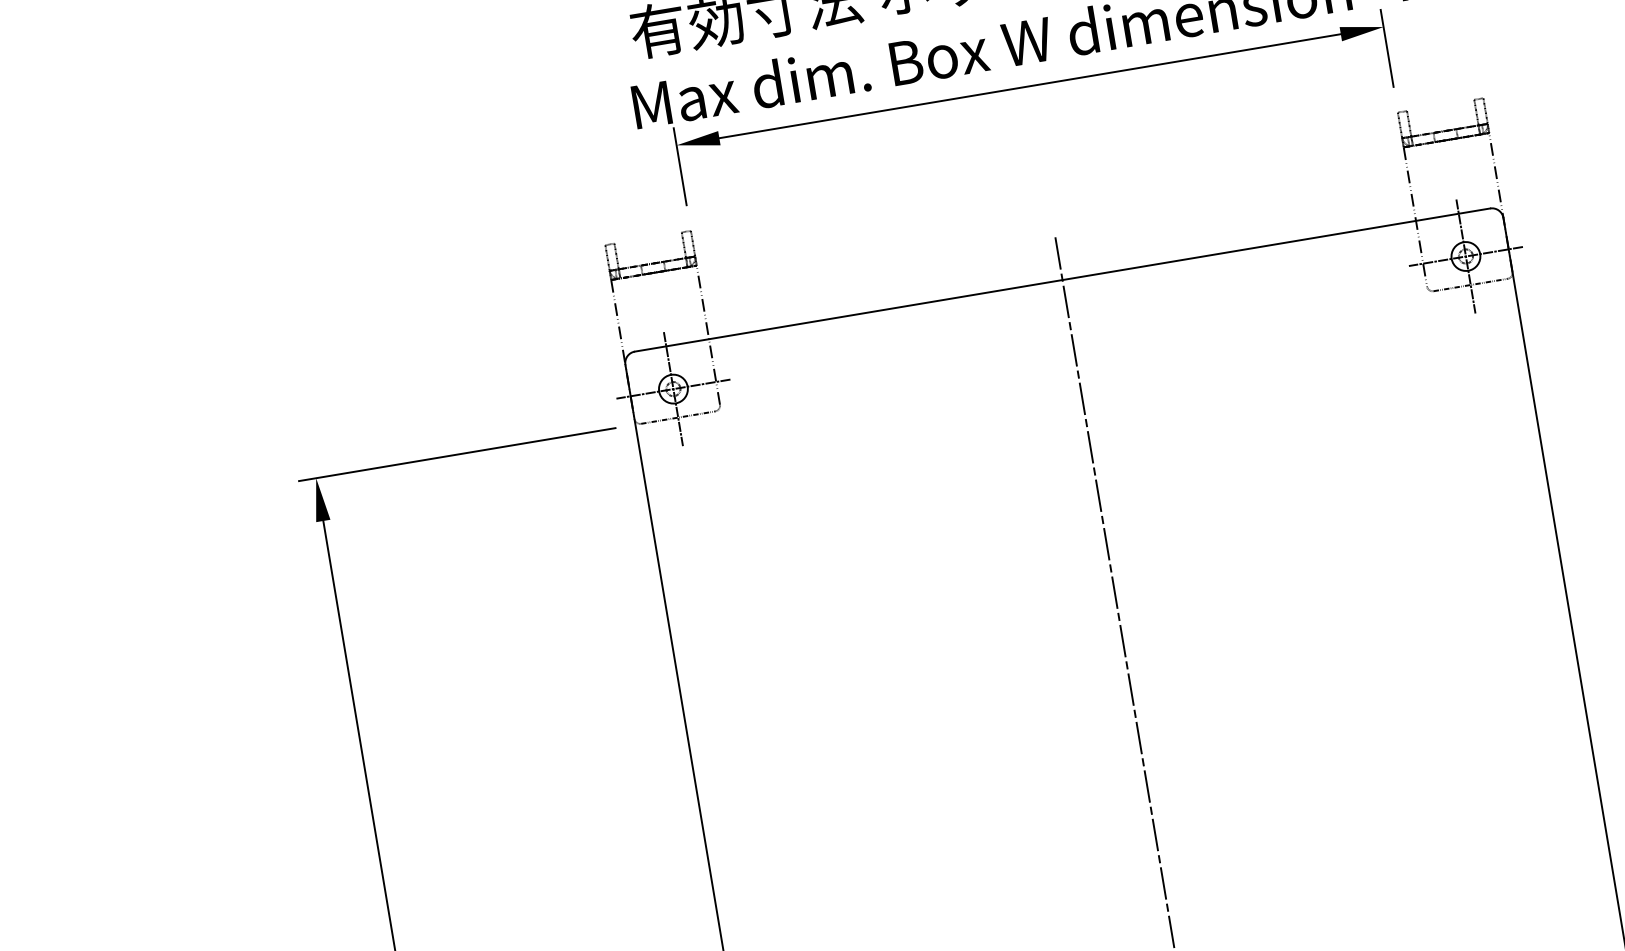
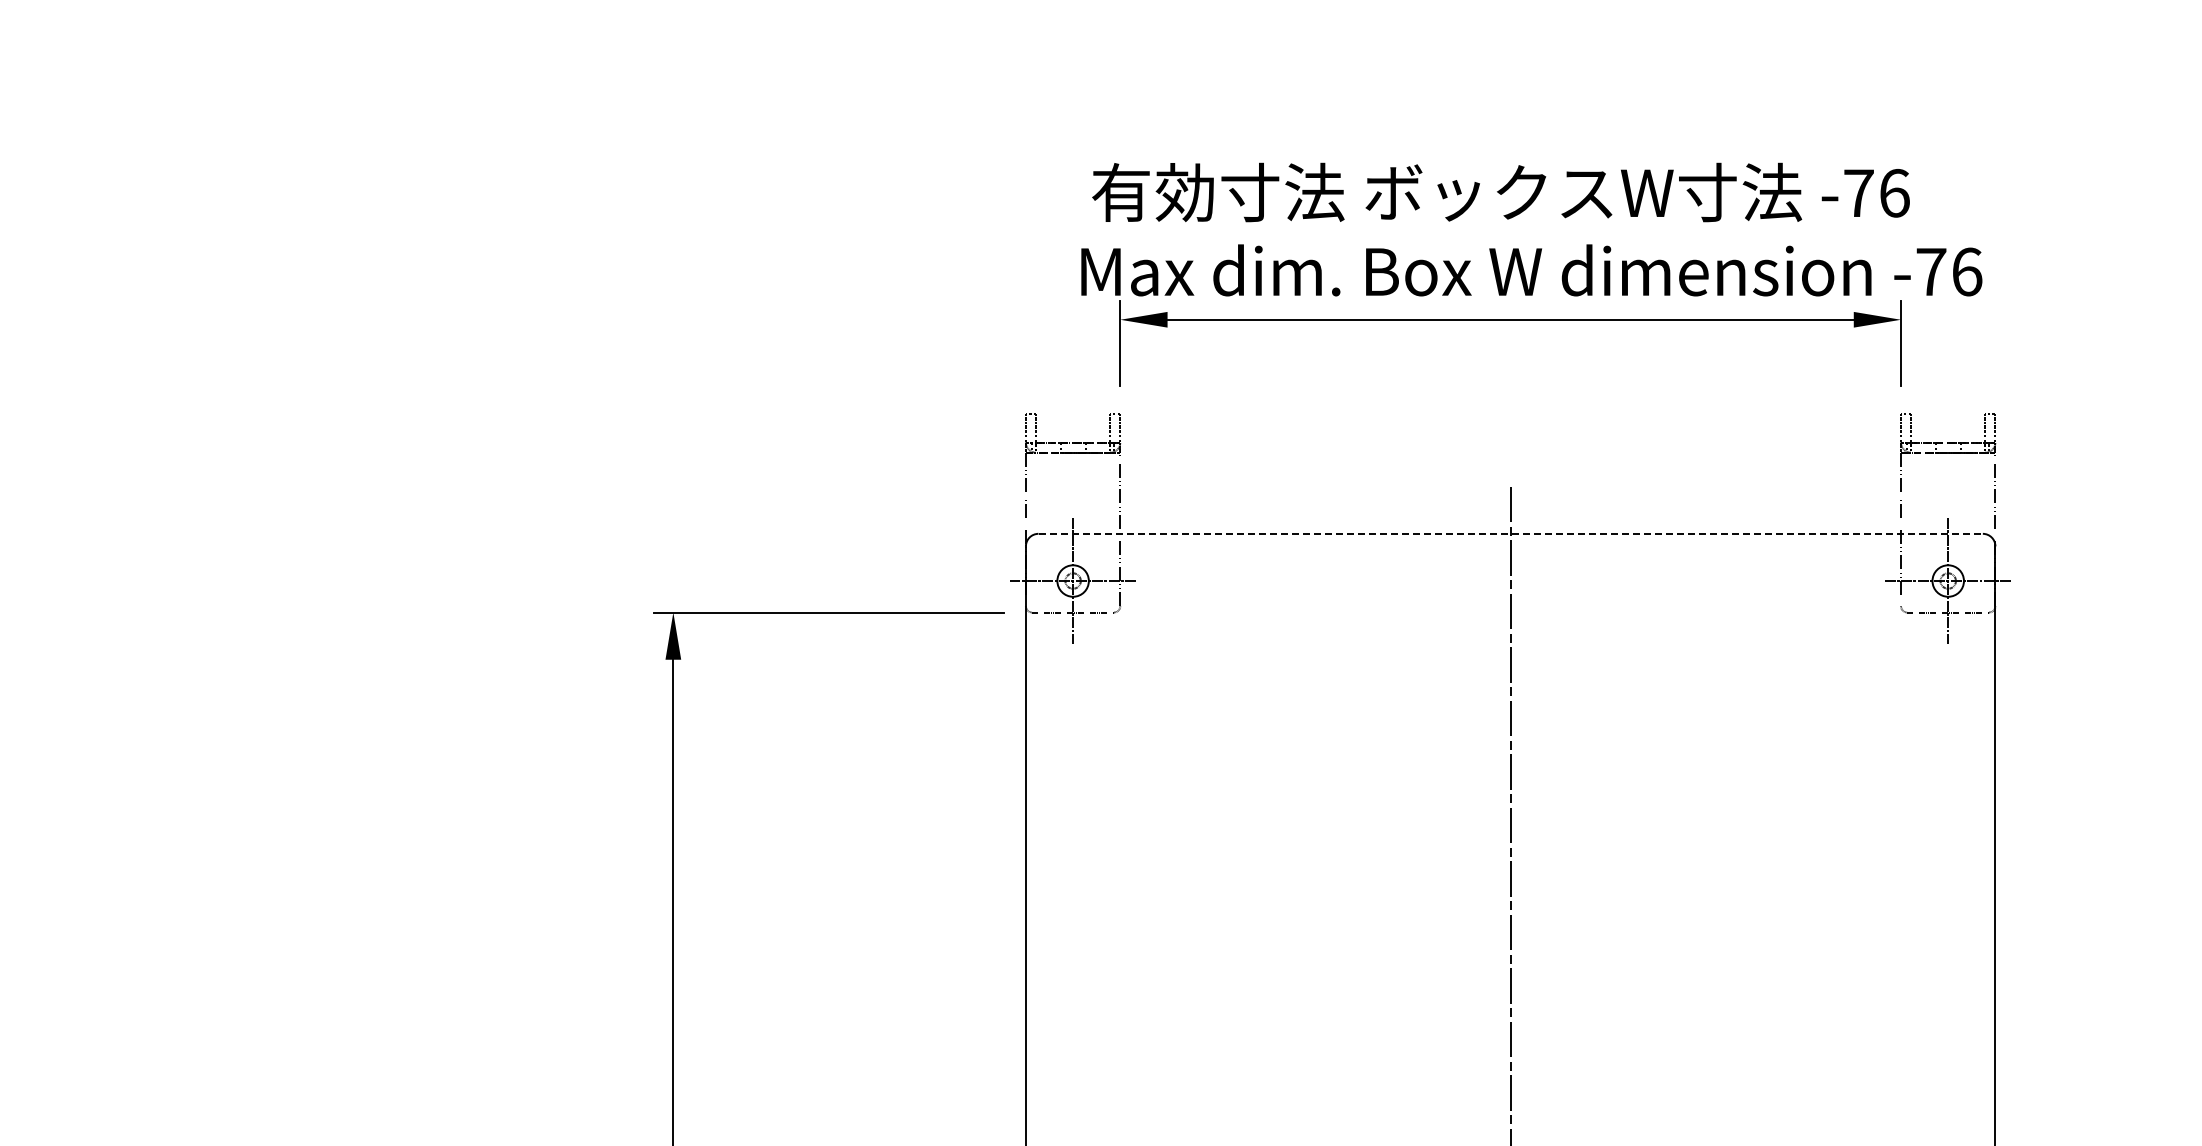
line: (1063, 279) -> (1511, 533), solid -> dashed

